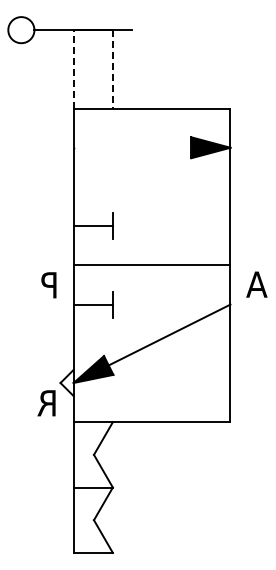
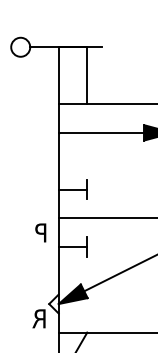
line: (73, 68) -> (58, 75), dashed -> solid
line: (112, 69) -> (87, 75), dashed -> solid
line: (132, 147) -> (101, 132), added

